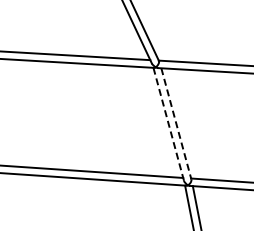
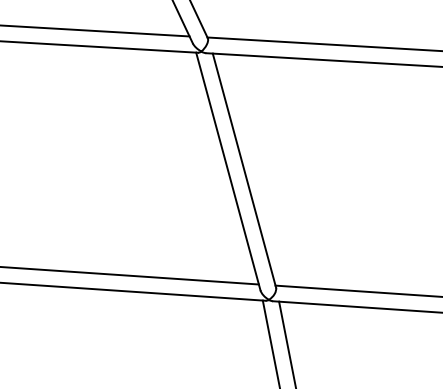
line: (176, 123) -> (244, 169), dashed -> solid
line: (168, 124) -> (227, 171), dashed -> solid

